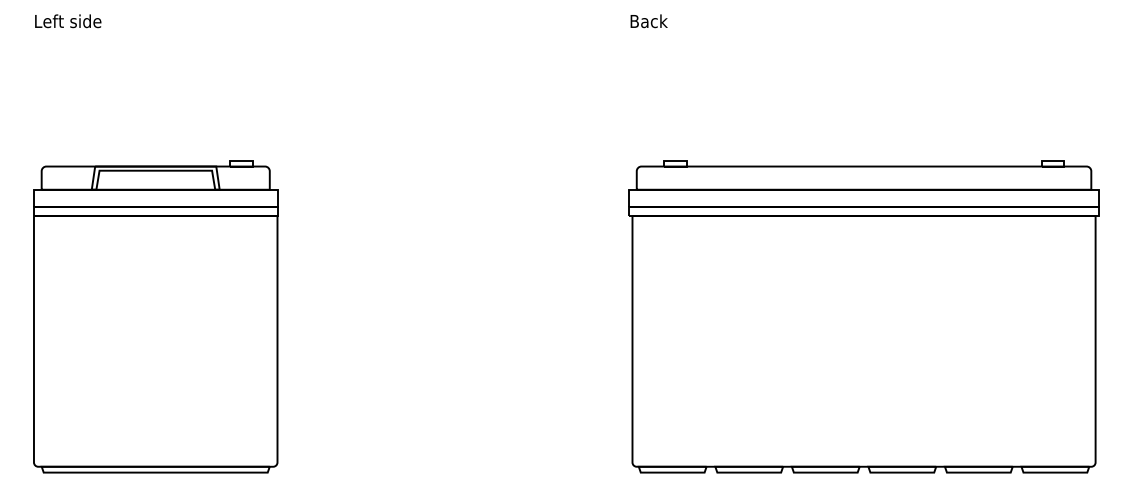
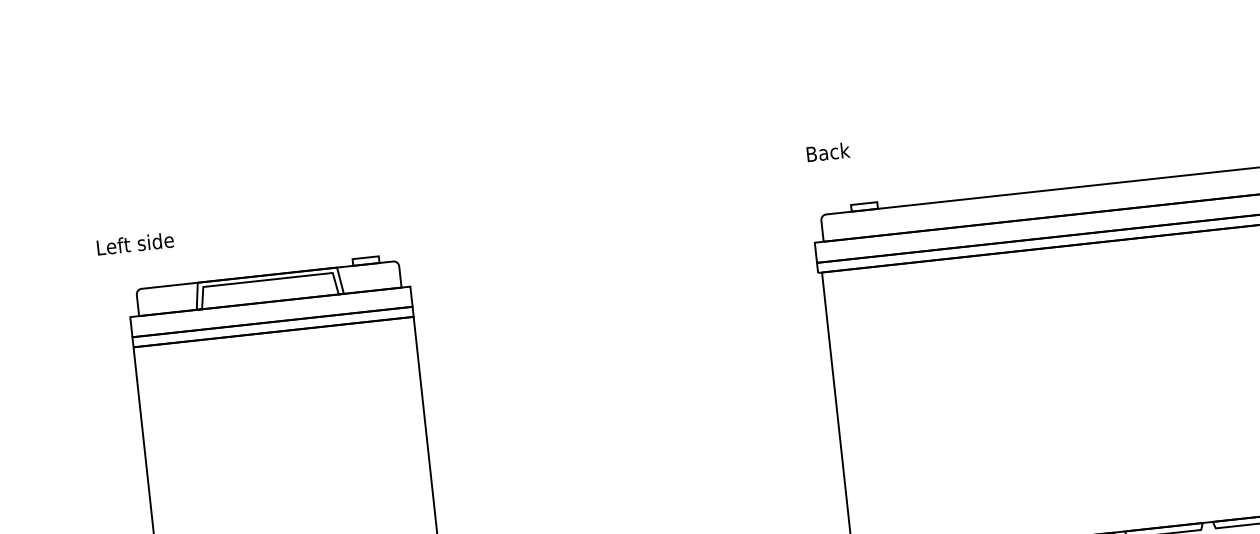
text: (68, 21) -> (135, 244), moved
text: (648, 21) -> (827, 152), moved

